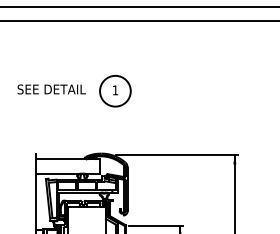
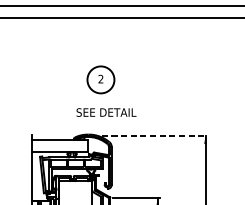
text: (51, 89) -> (106, 112), moved
text: (114, 90) -> (100, 79), 1 -> 2
line: (177, 155) -> (155, 136), solid -> dashed

